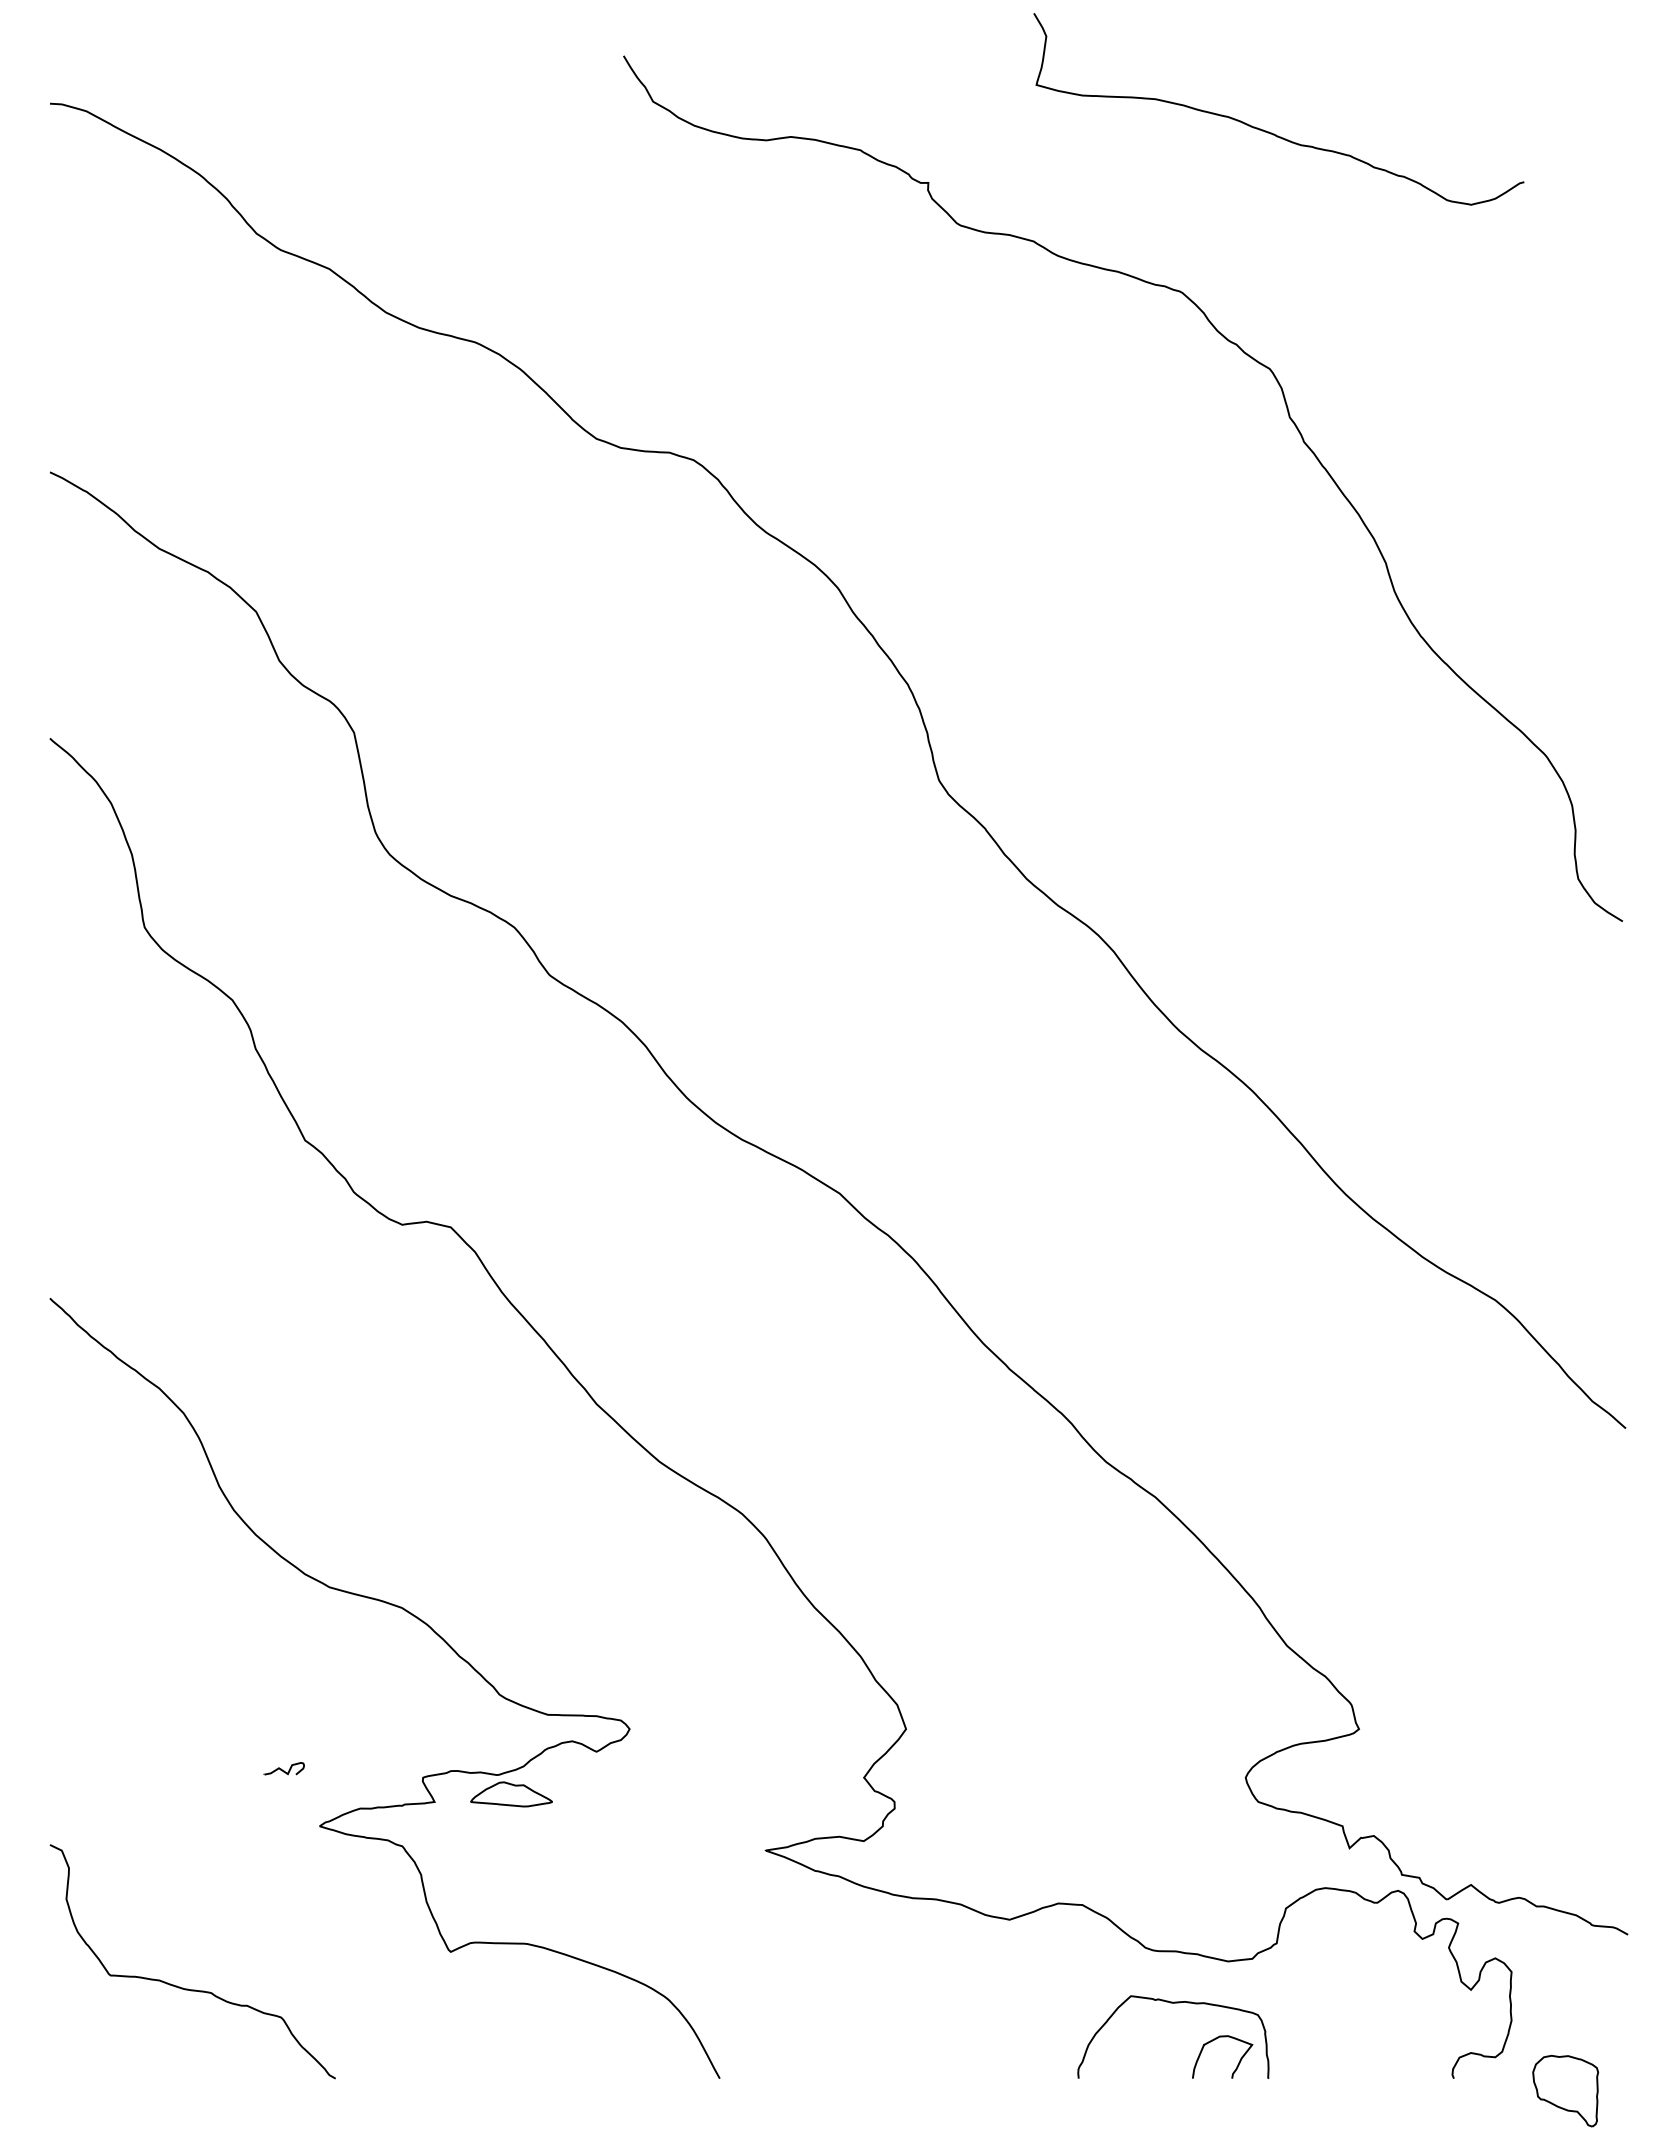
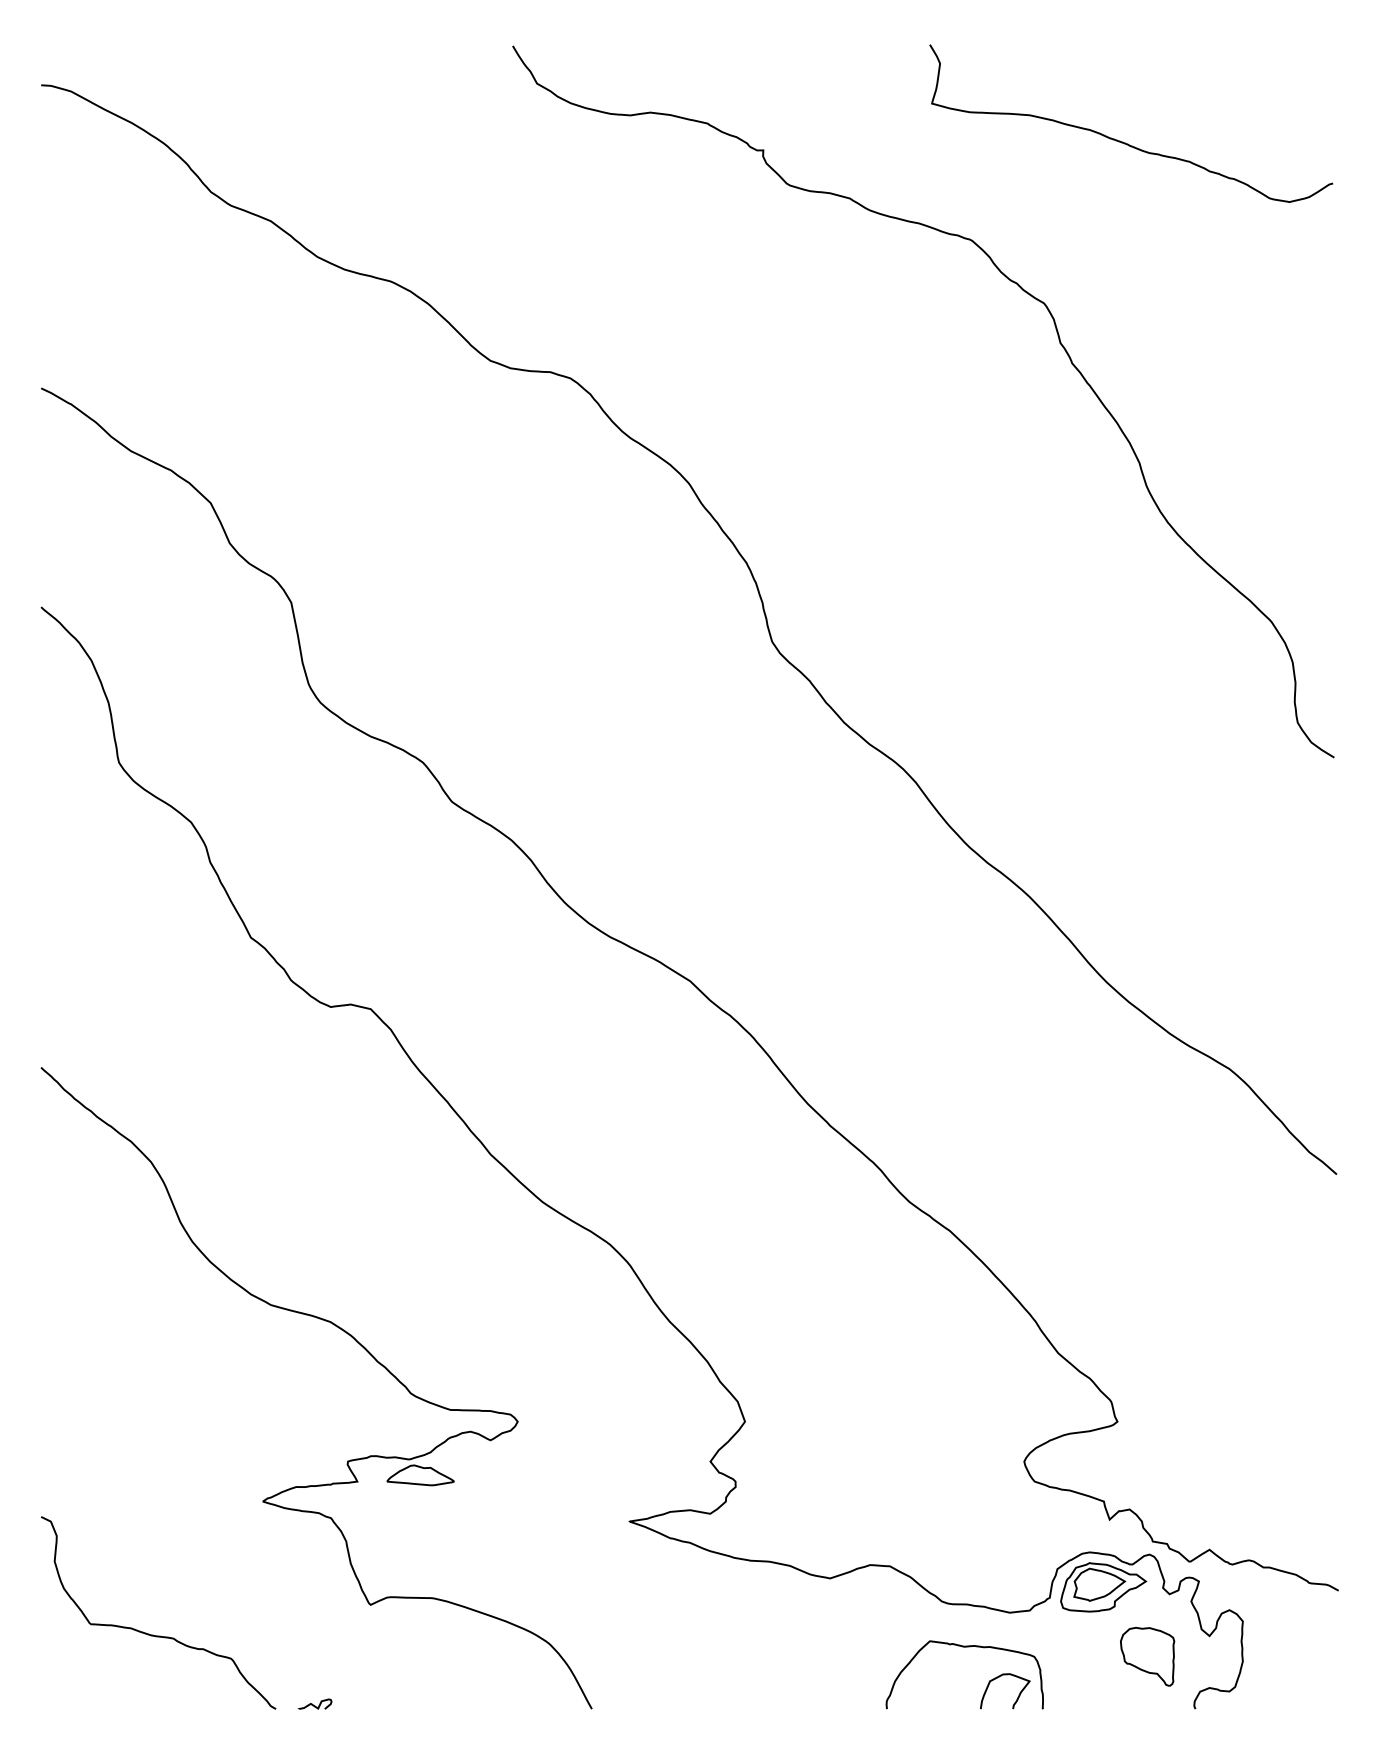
curve: (1269, 131) -> (1123, 141), moved
curve: (282, 1769) -> (313, 1704), moved
part: (1341, 1930) -> (1103, 1587), added
part: (1565, 2090) -> (1147, 1656), moved

